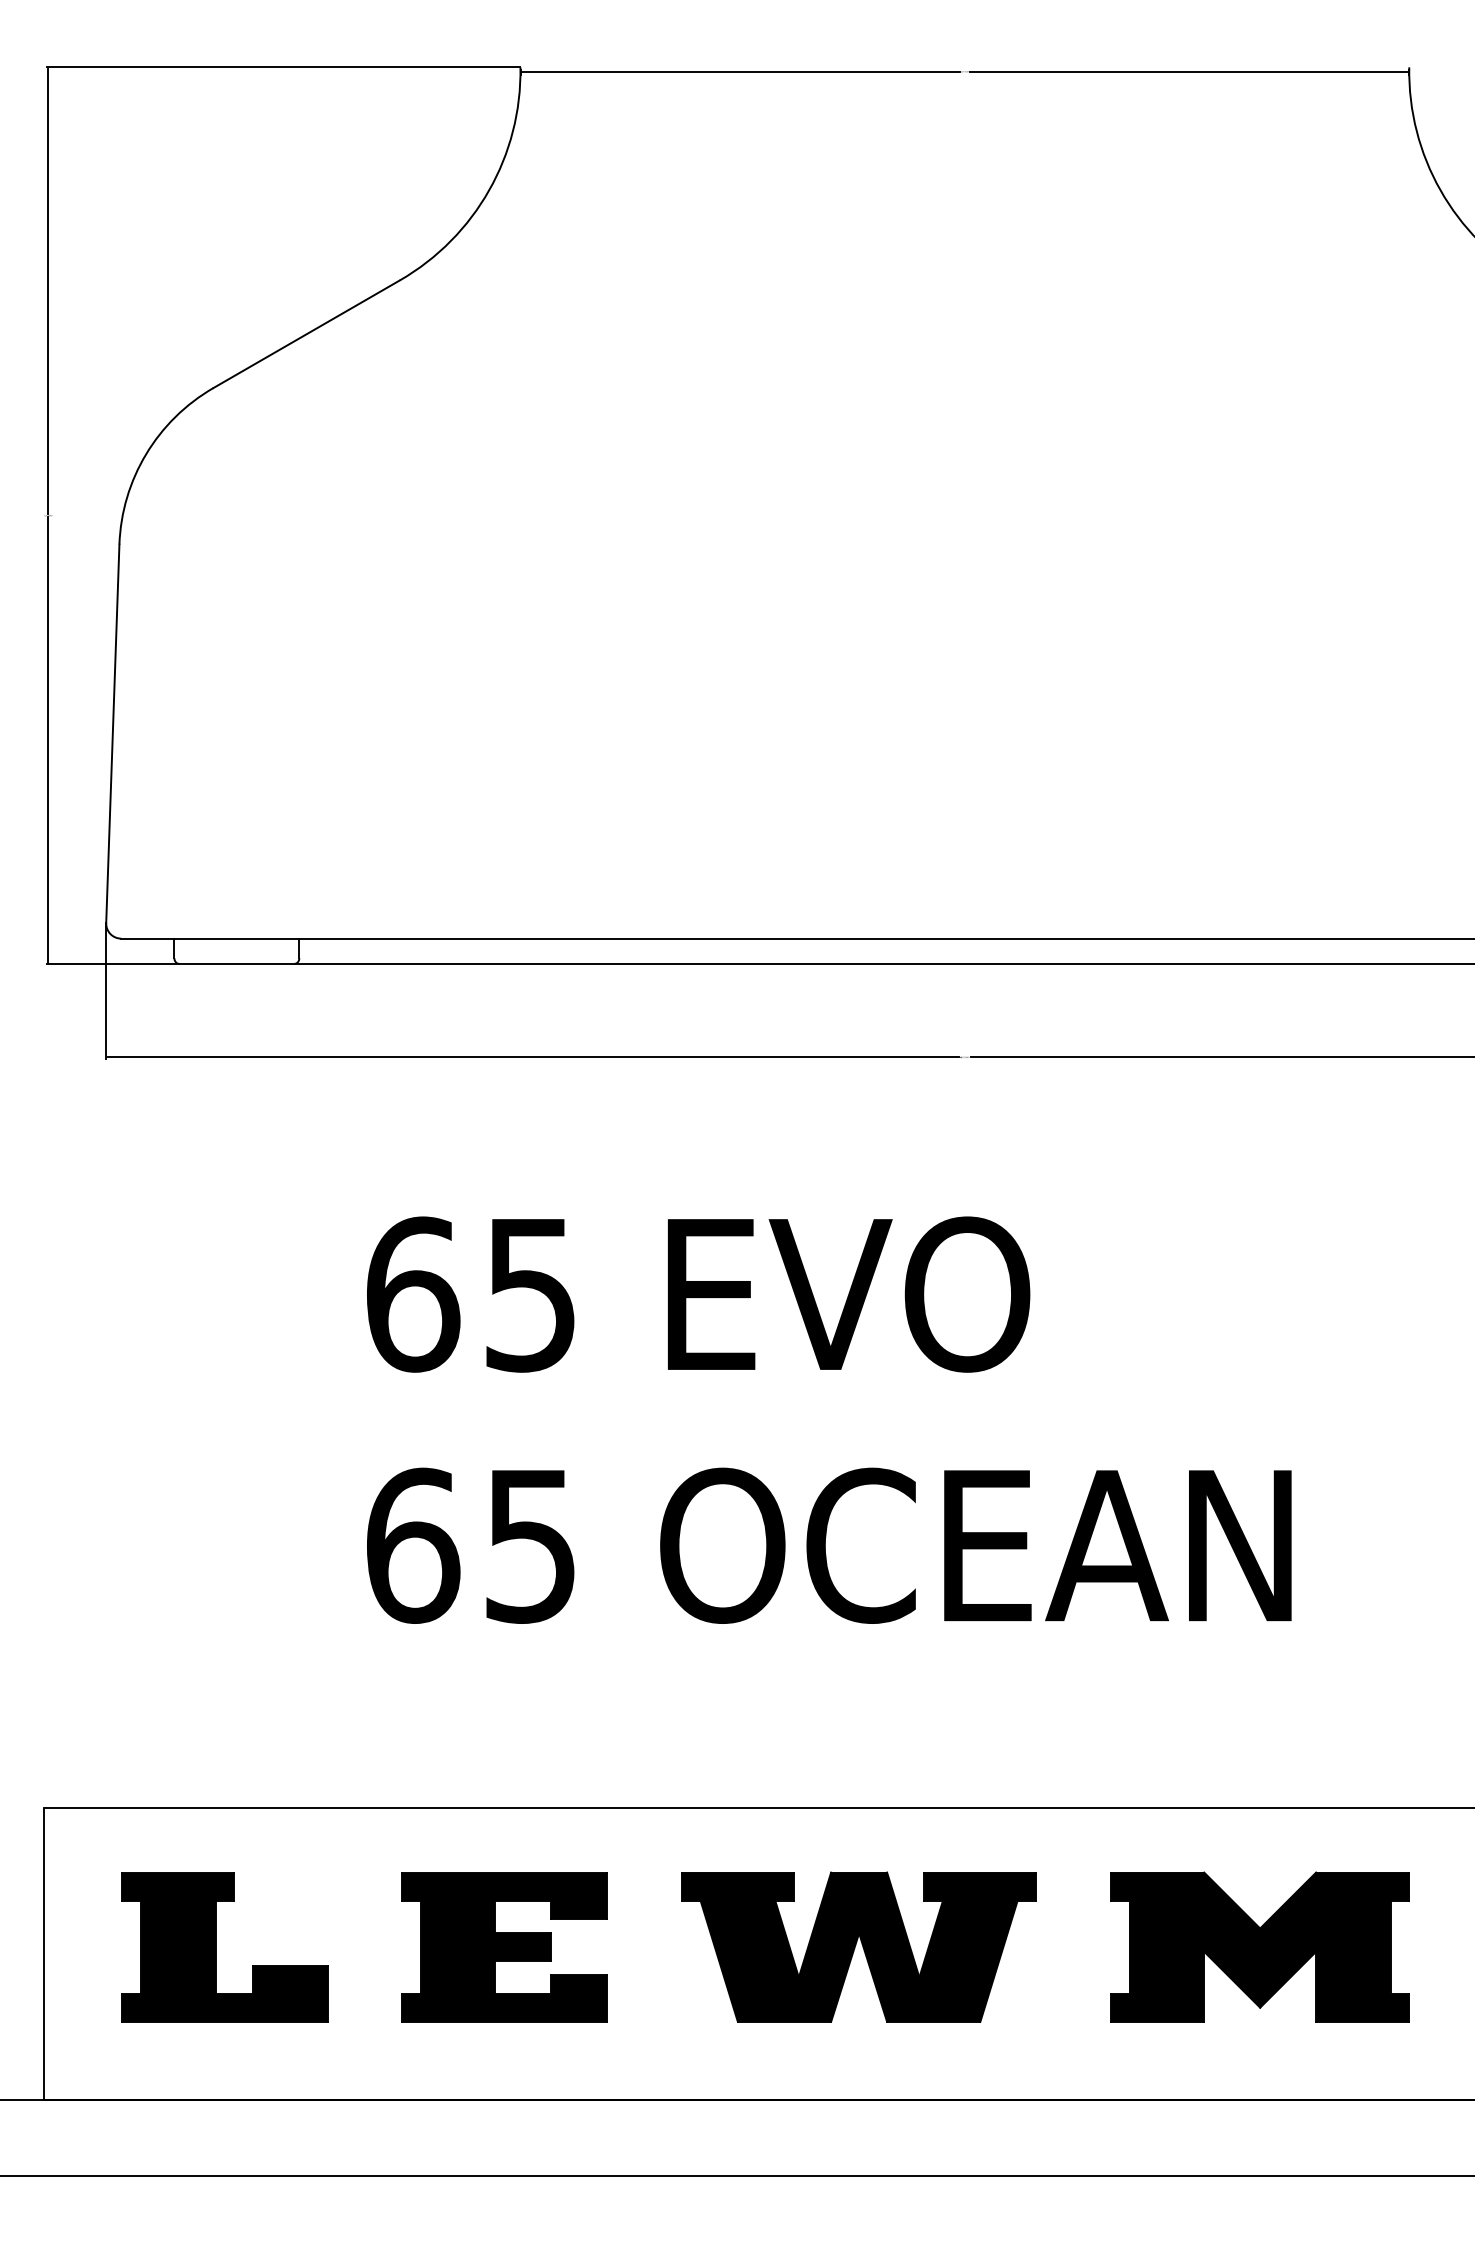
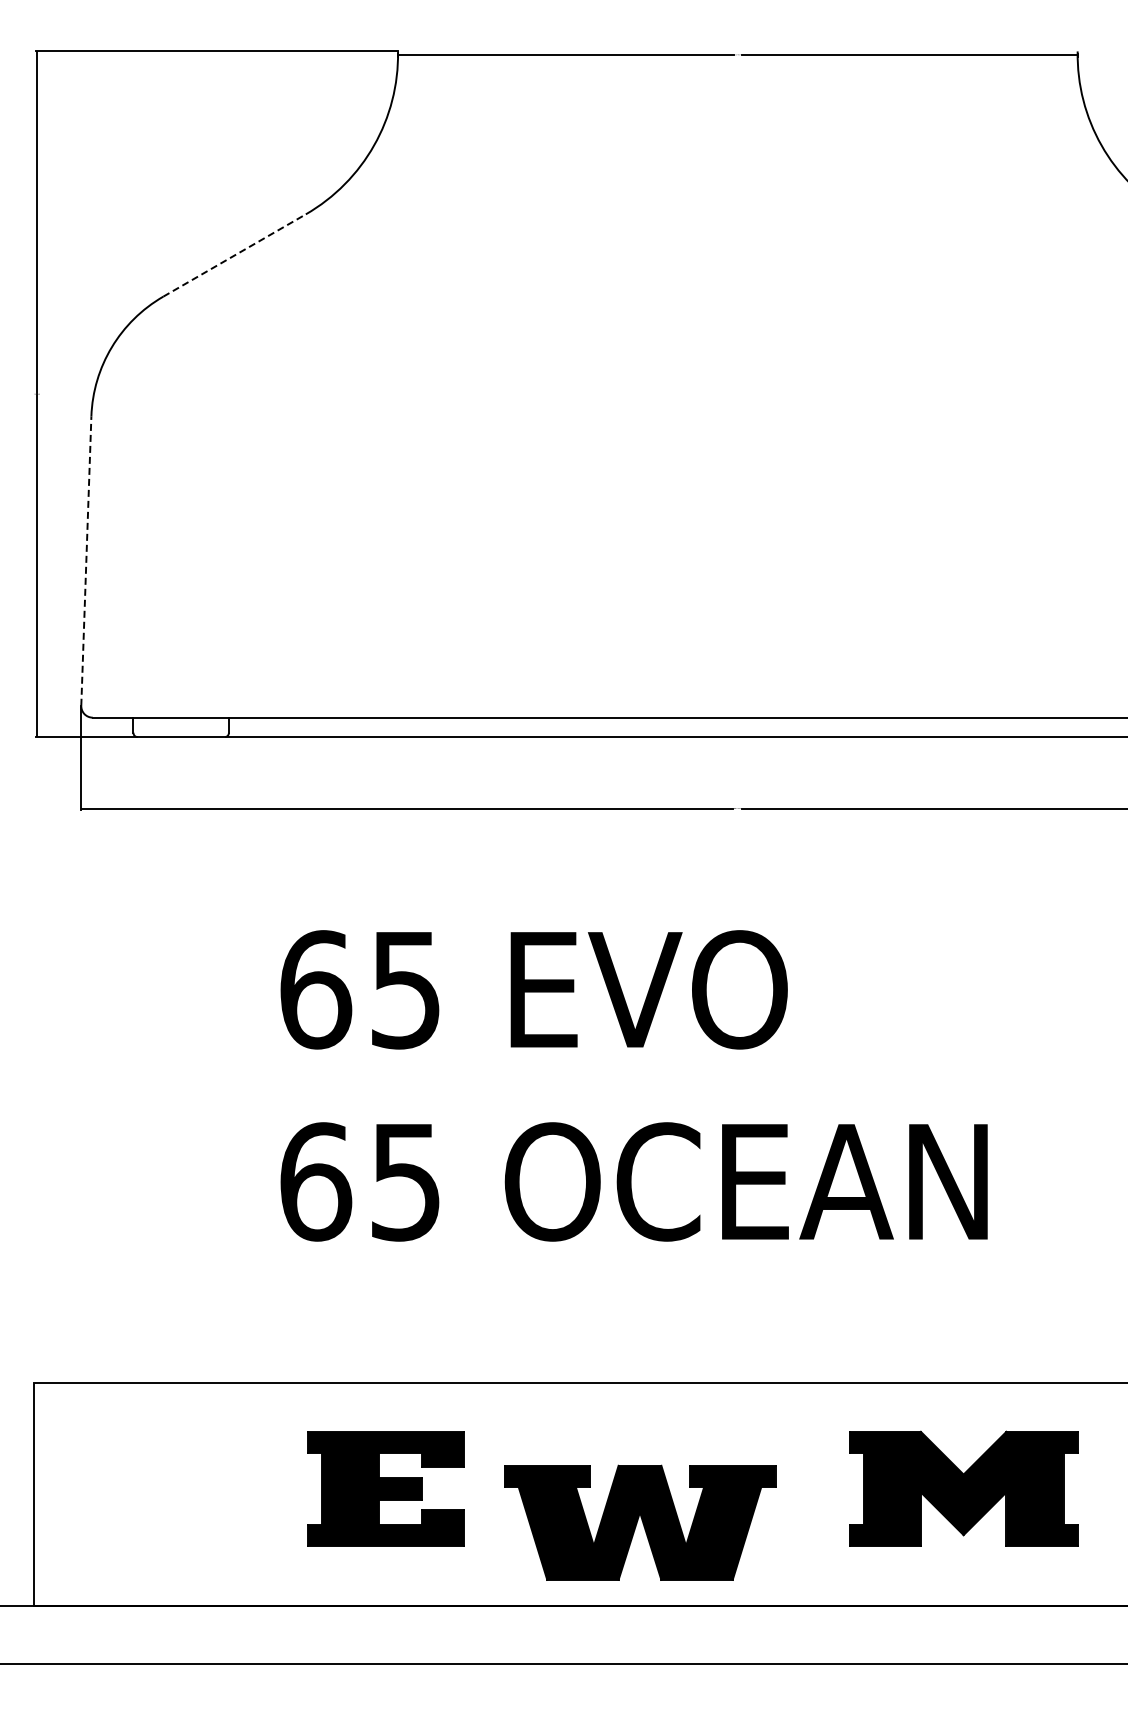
line: (307, 334) -> (235, 255), solid -> dashed
line: (113, 734) -> (86, 561), solid -> dashed
part: (216, 1946) -> (165, 1488), removed
part: (859, 1946) -> (640, 1522), moved

